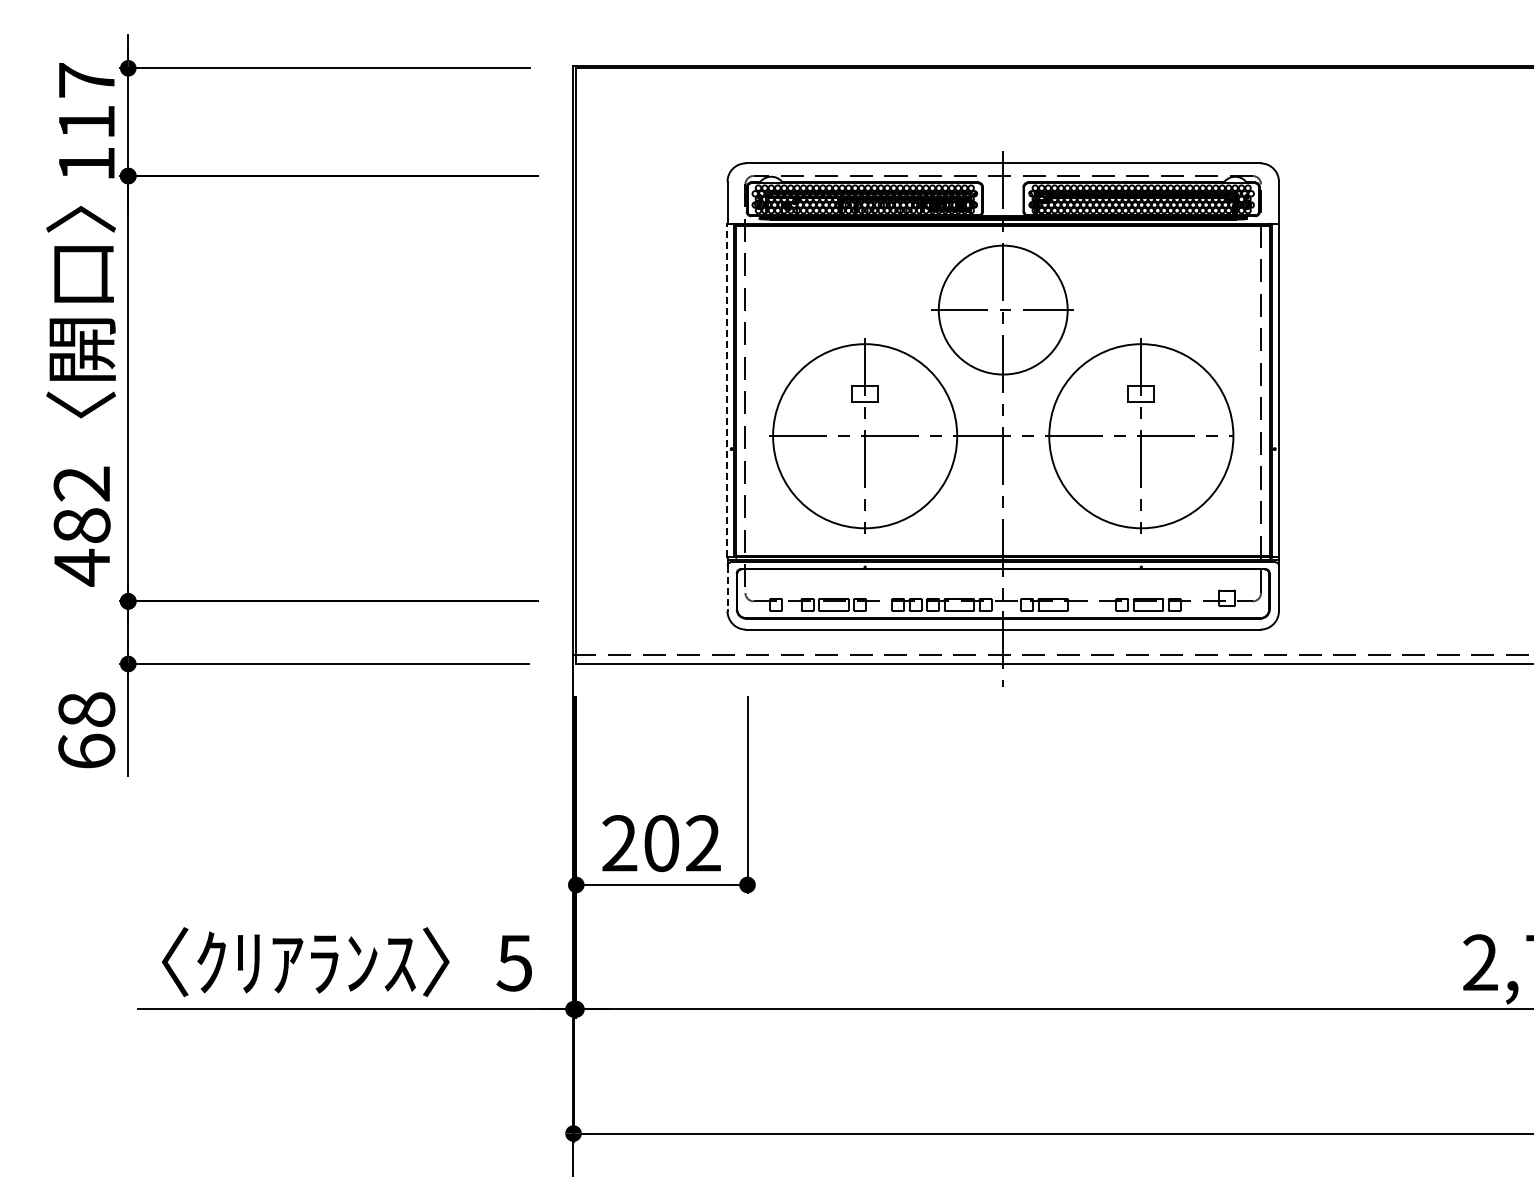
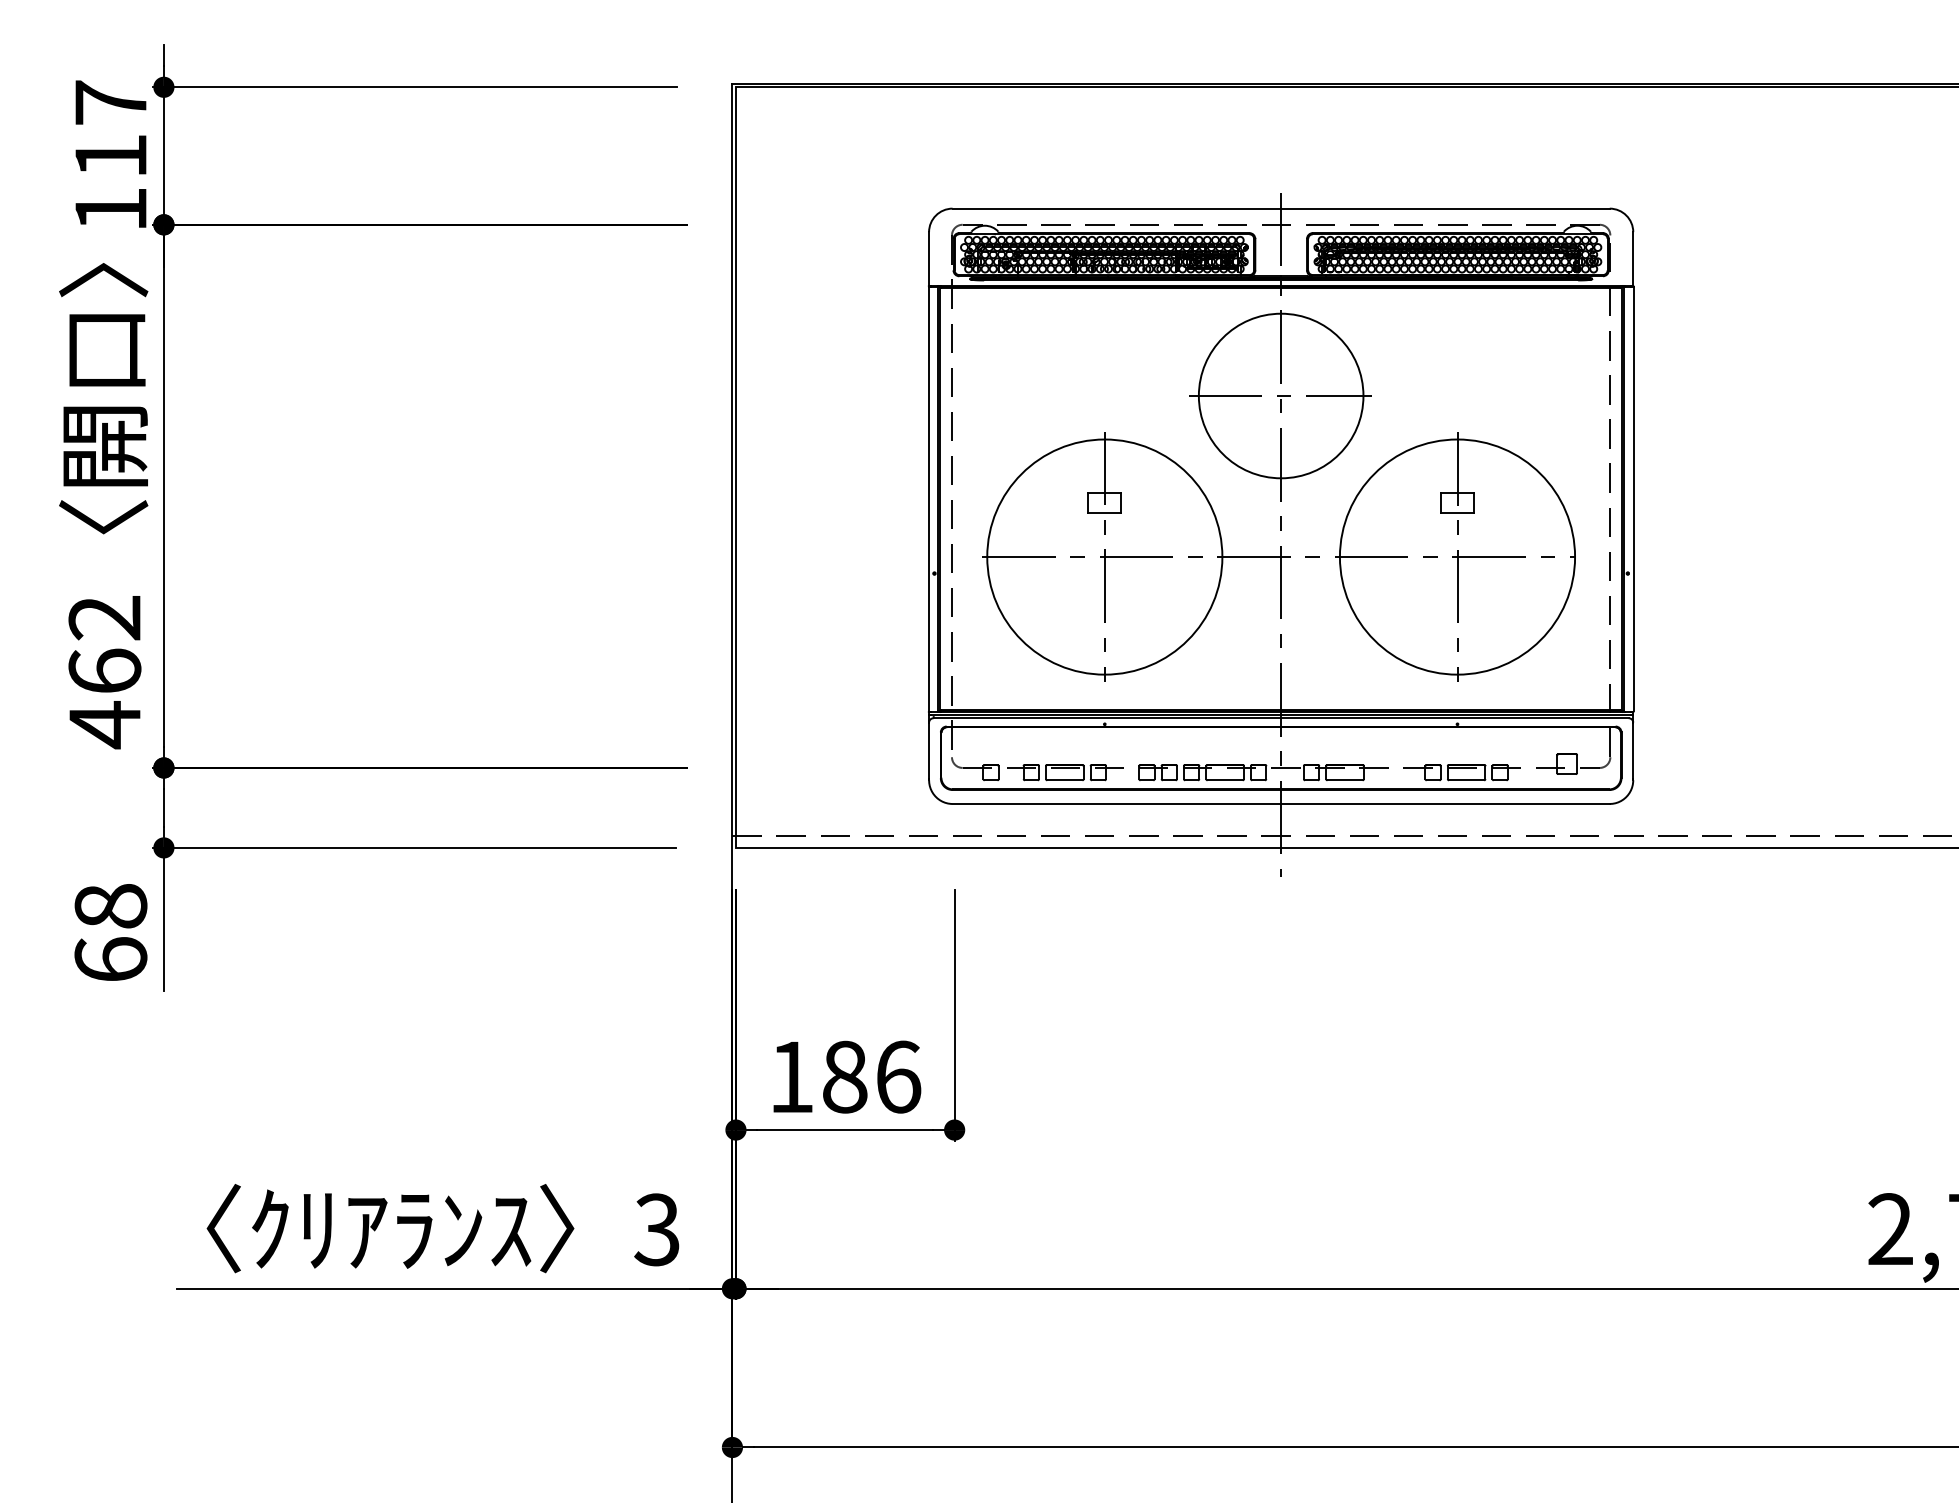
line: (727, 390) -> (929, 498), dashed -> solid
text: (81, 525) -> (104, 671), 482 -> 462
line: (727, 587) -> (929, 750), dashed -> solid
text: (661, 843) -> (844, 1077), 202 -> 186
text: (513, 962) -> (655, 1229), 5 -> 3

